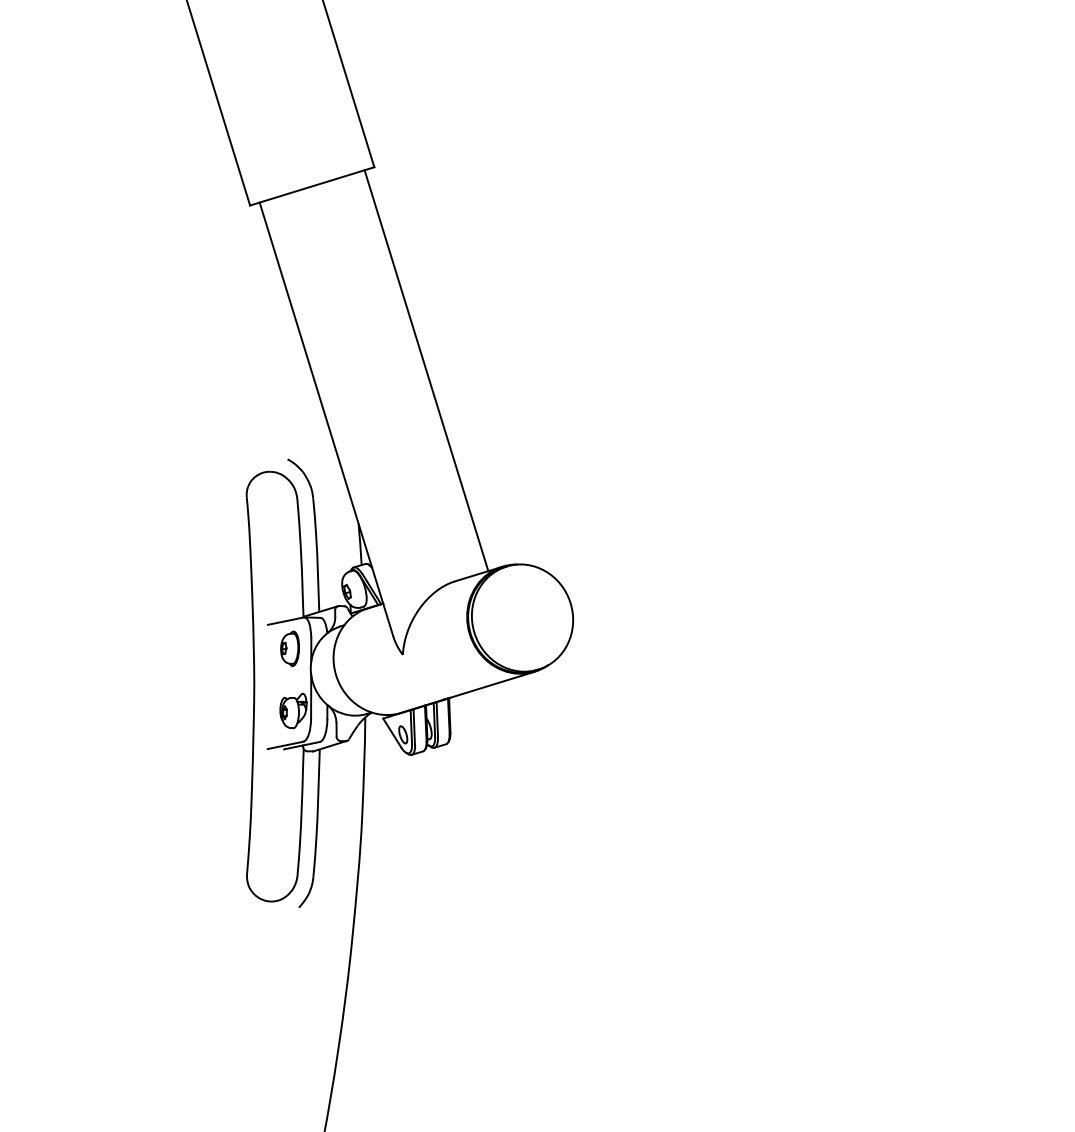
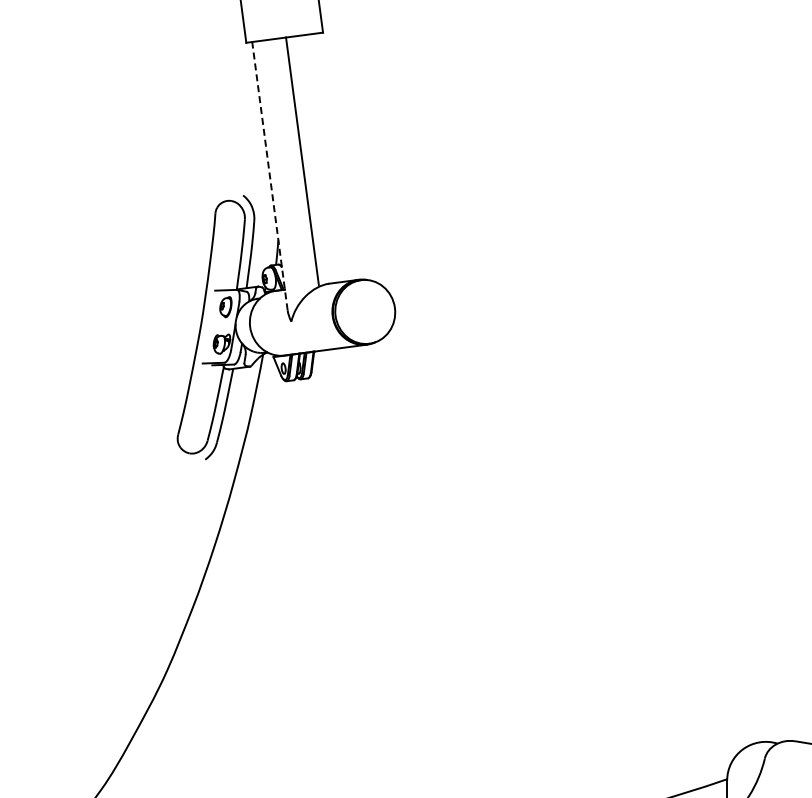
line: (426, 371) -> (302, 161), moved
line: (325, 418) -> (269, 175), solid -> dashed

